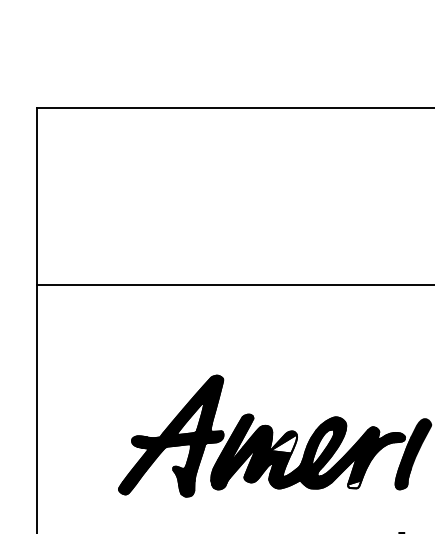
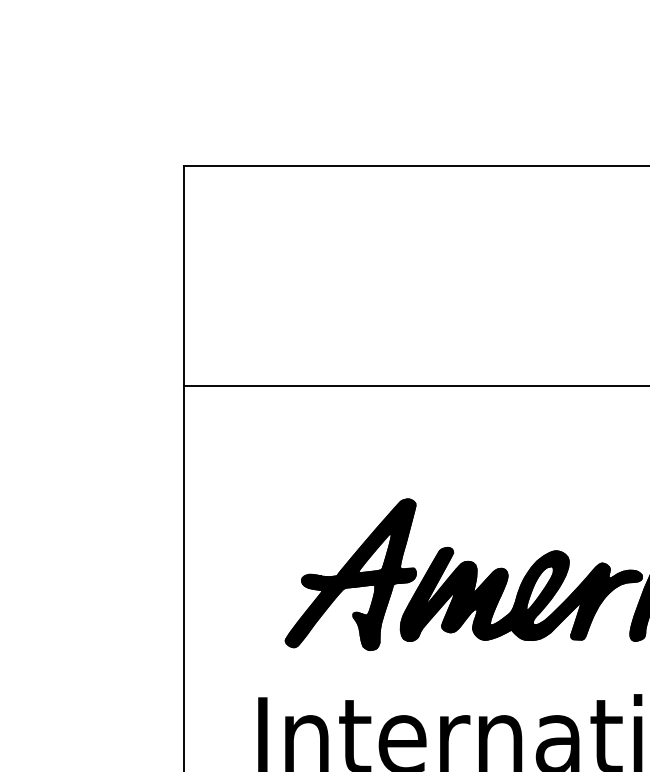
fill: (283, 444) -> (490, 584), added
fill: (354, 484) -> (579, 634), added

